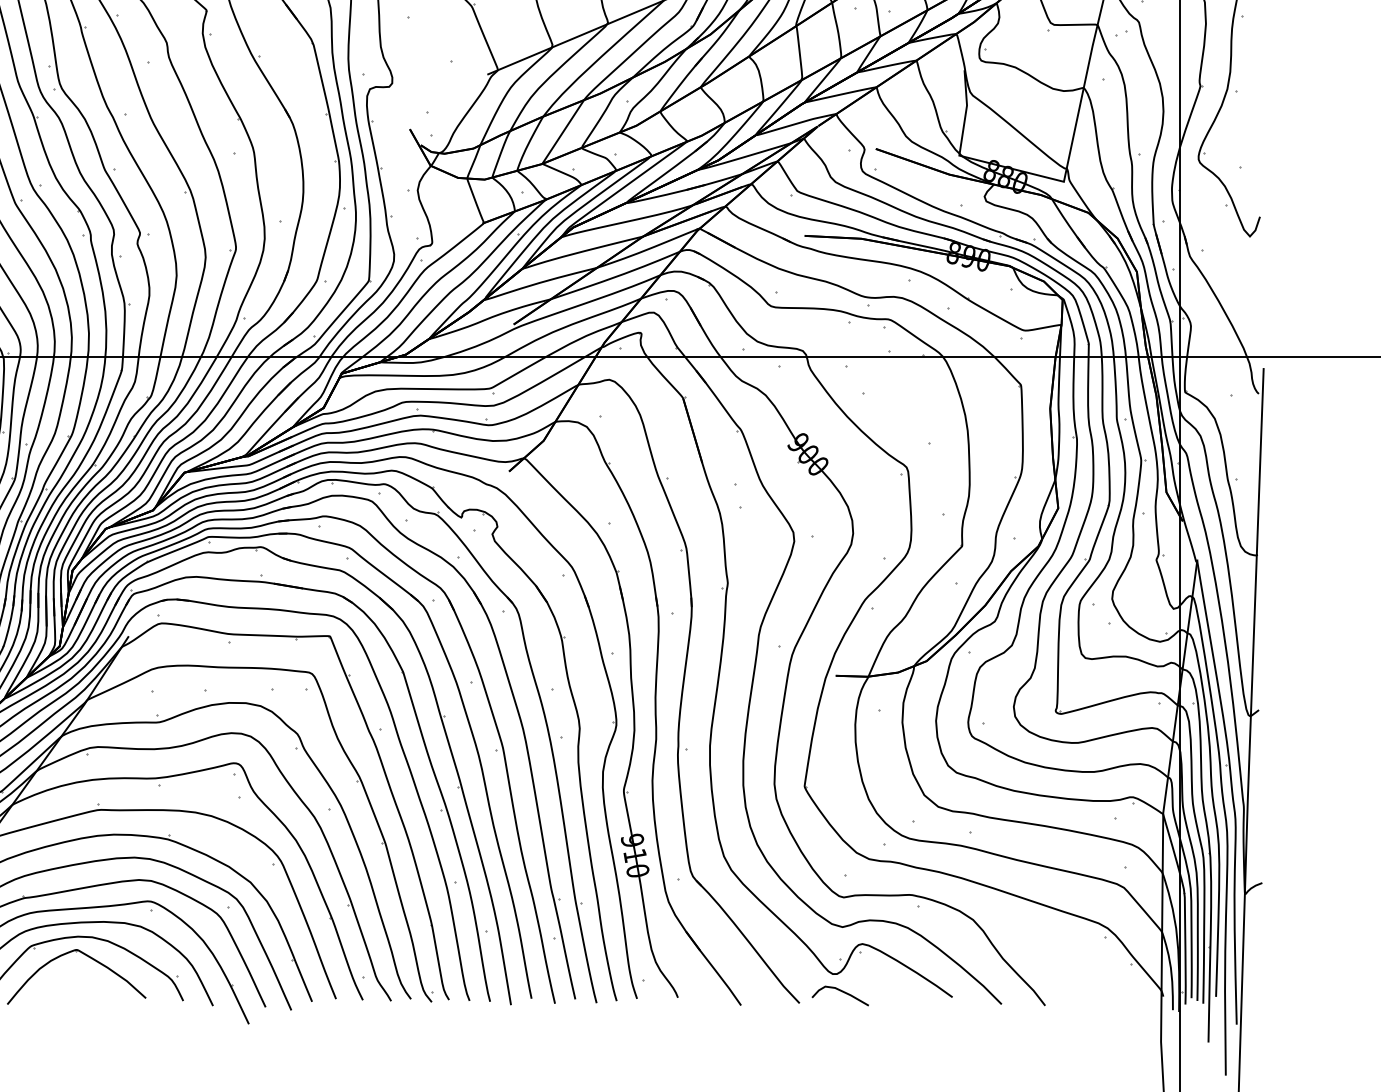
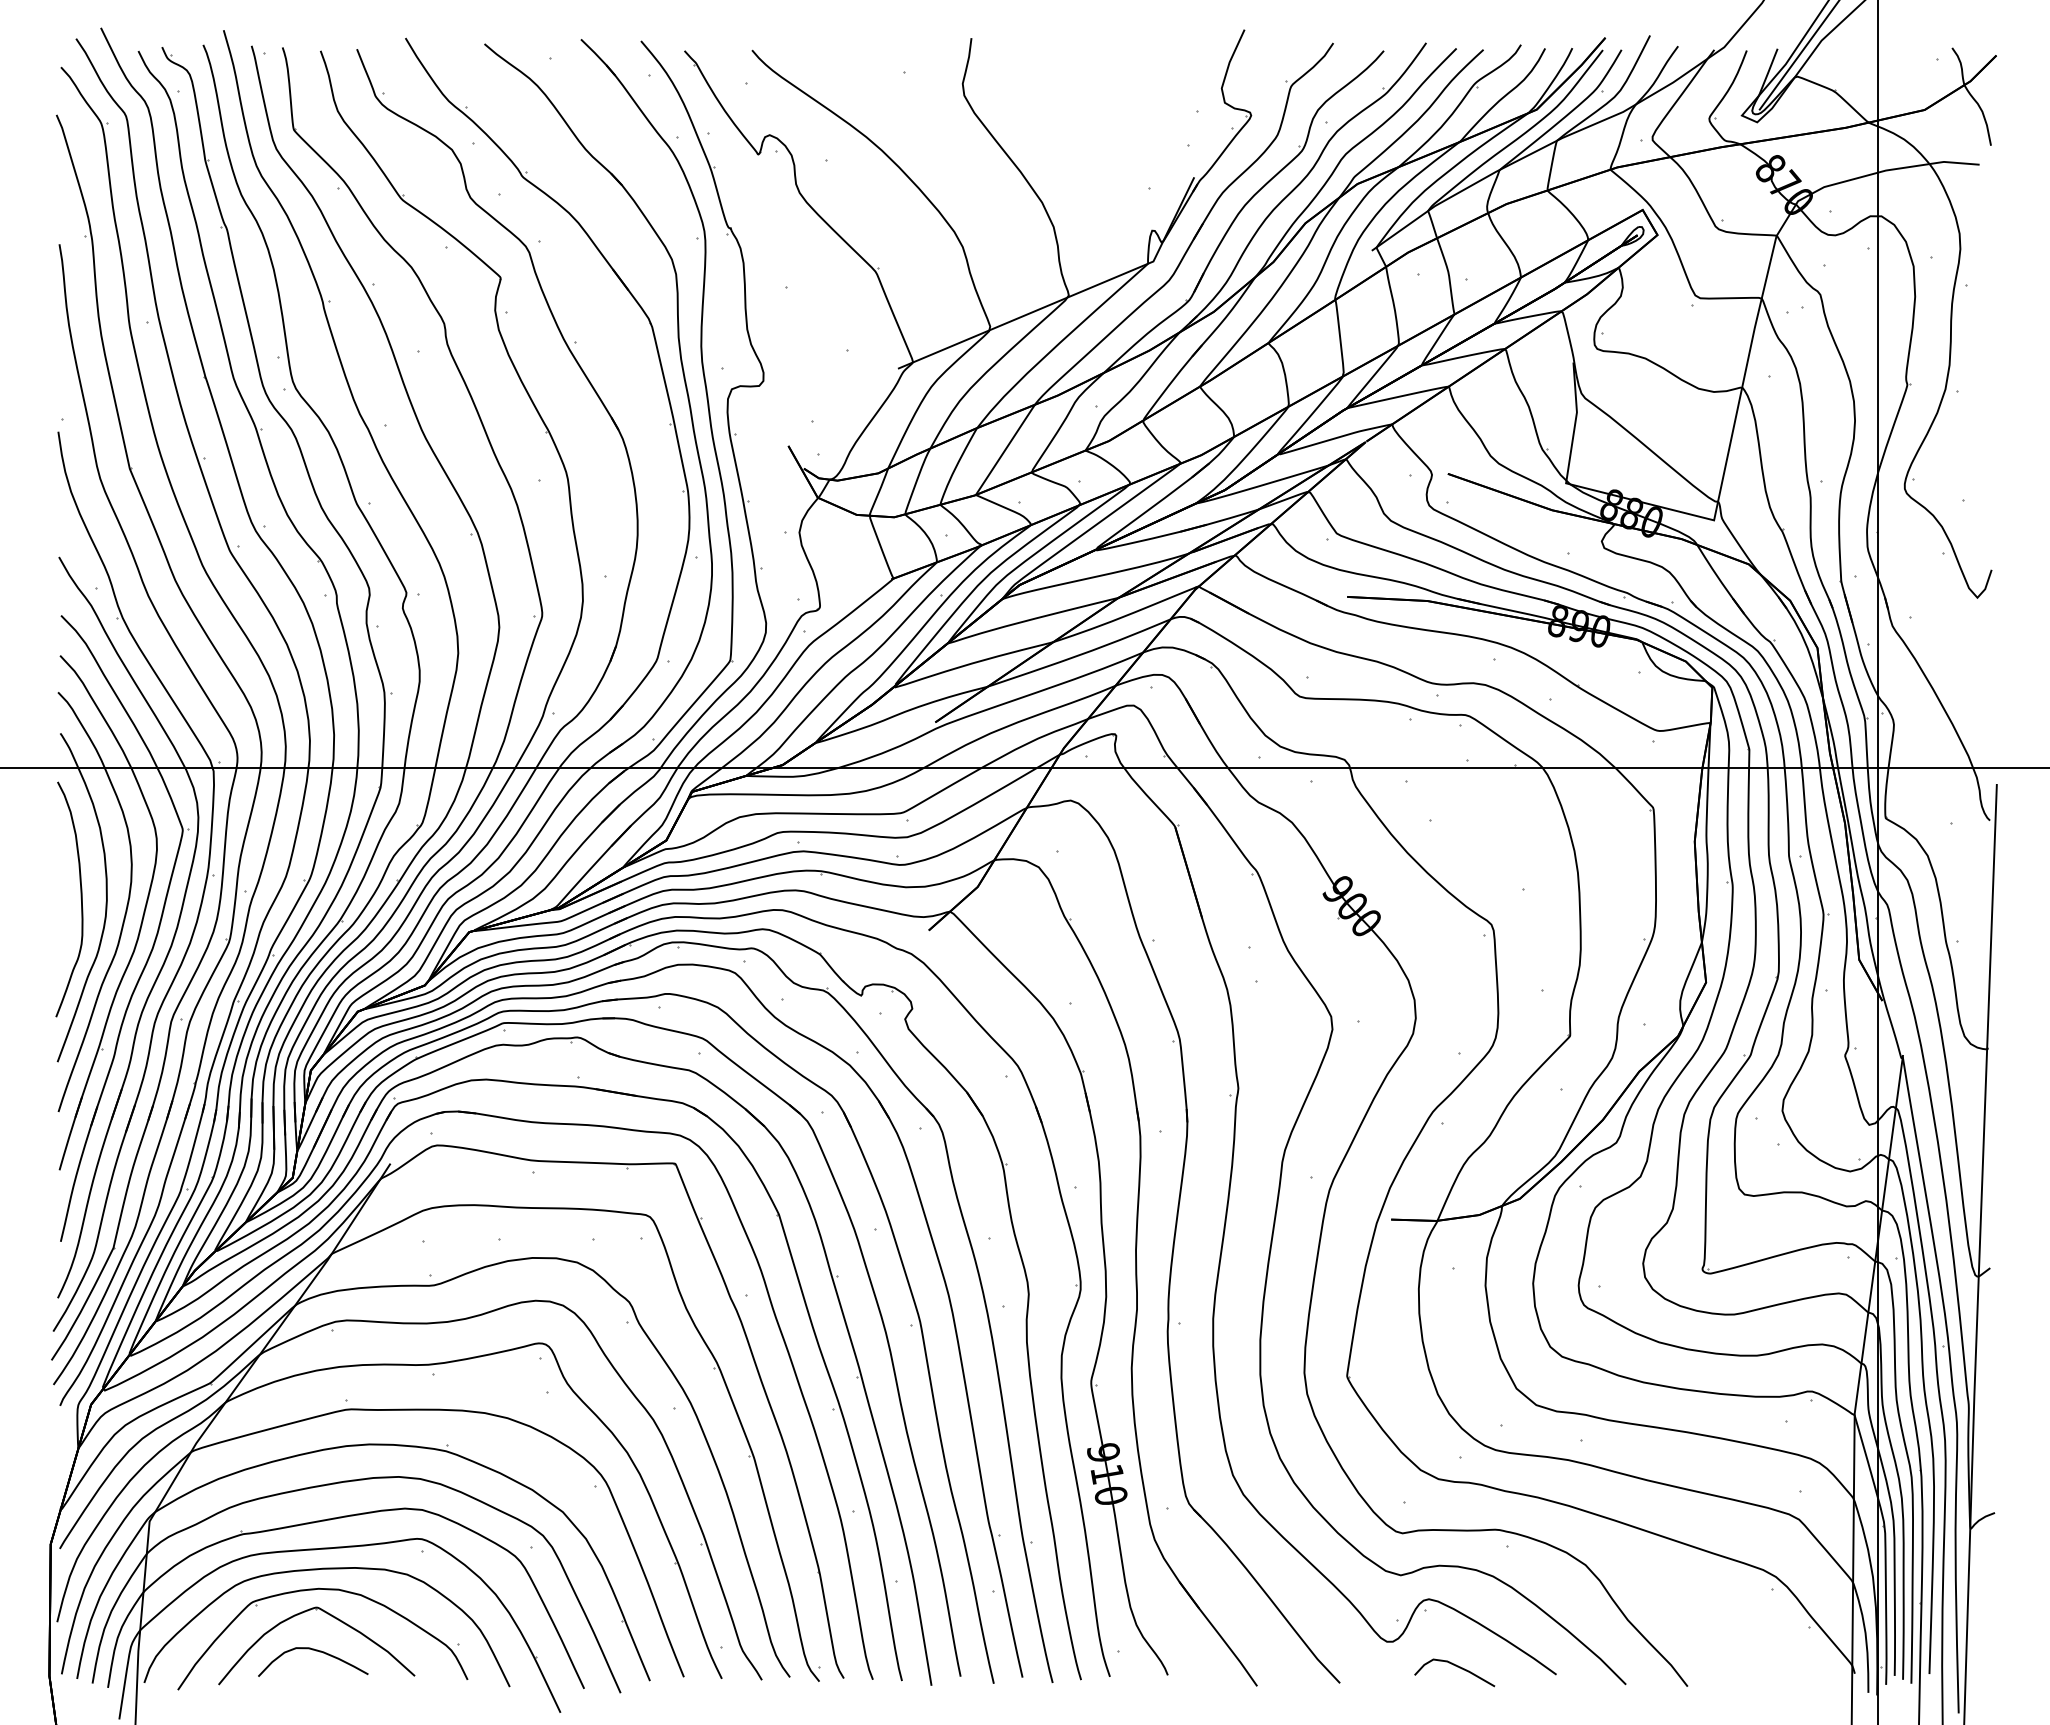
curve: (76, 980) -> (316, 1651), added
curve: (842, 992) -> (1457, 1667), moved

